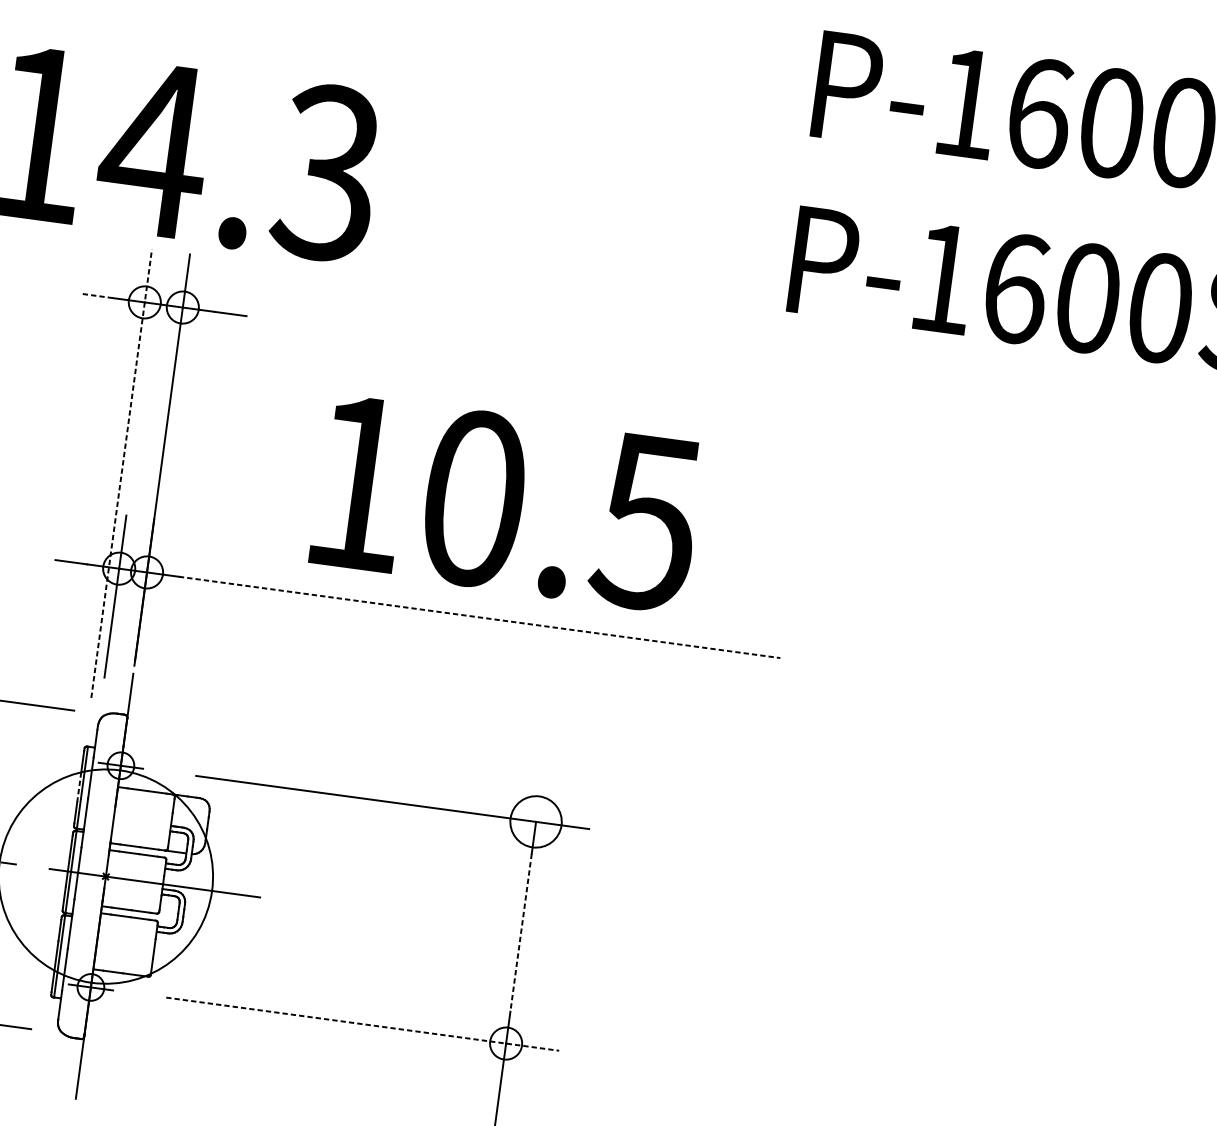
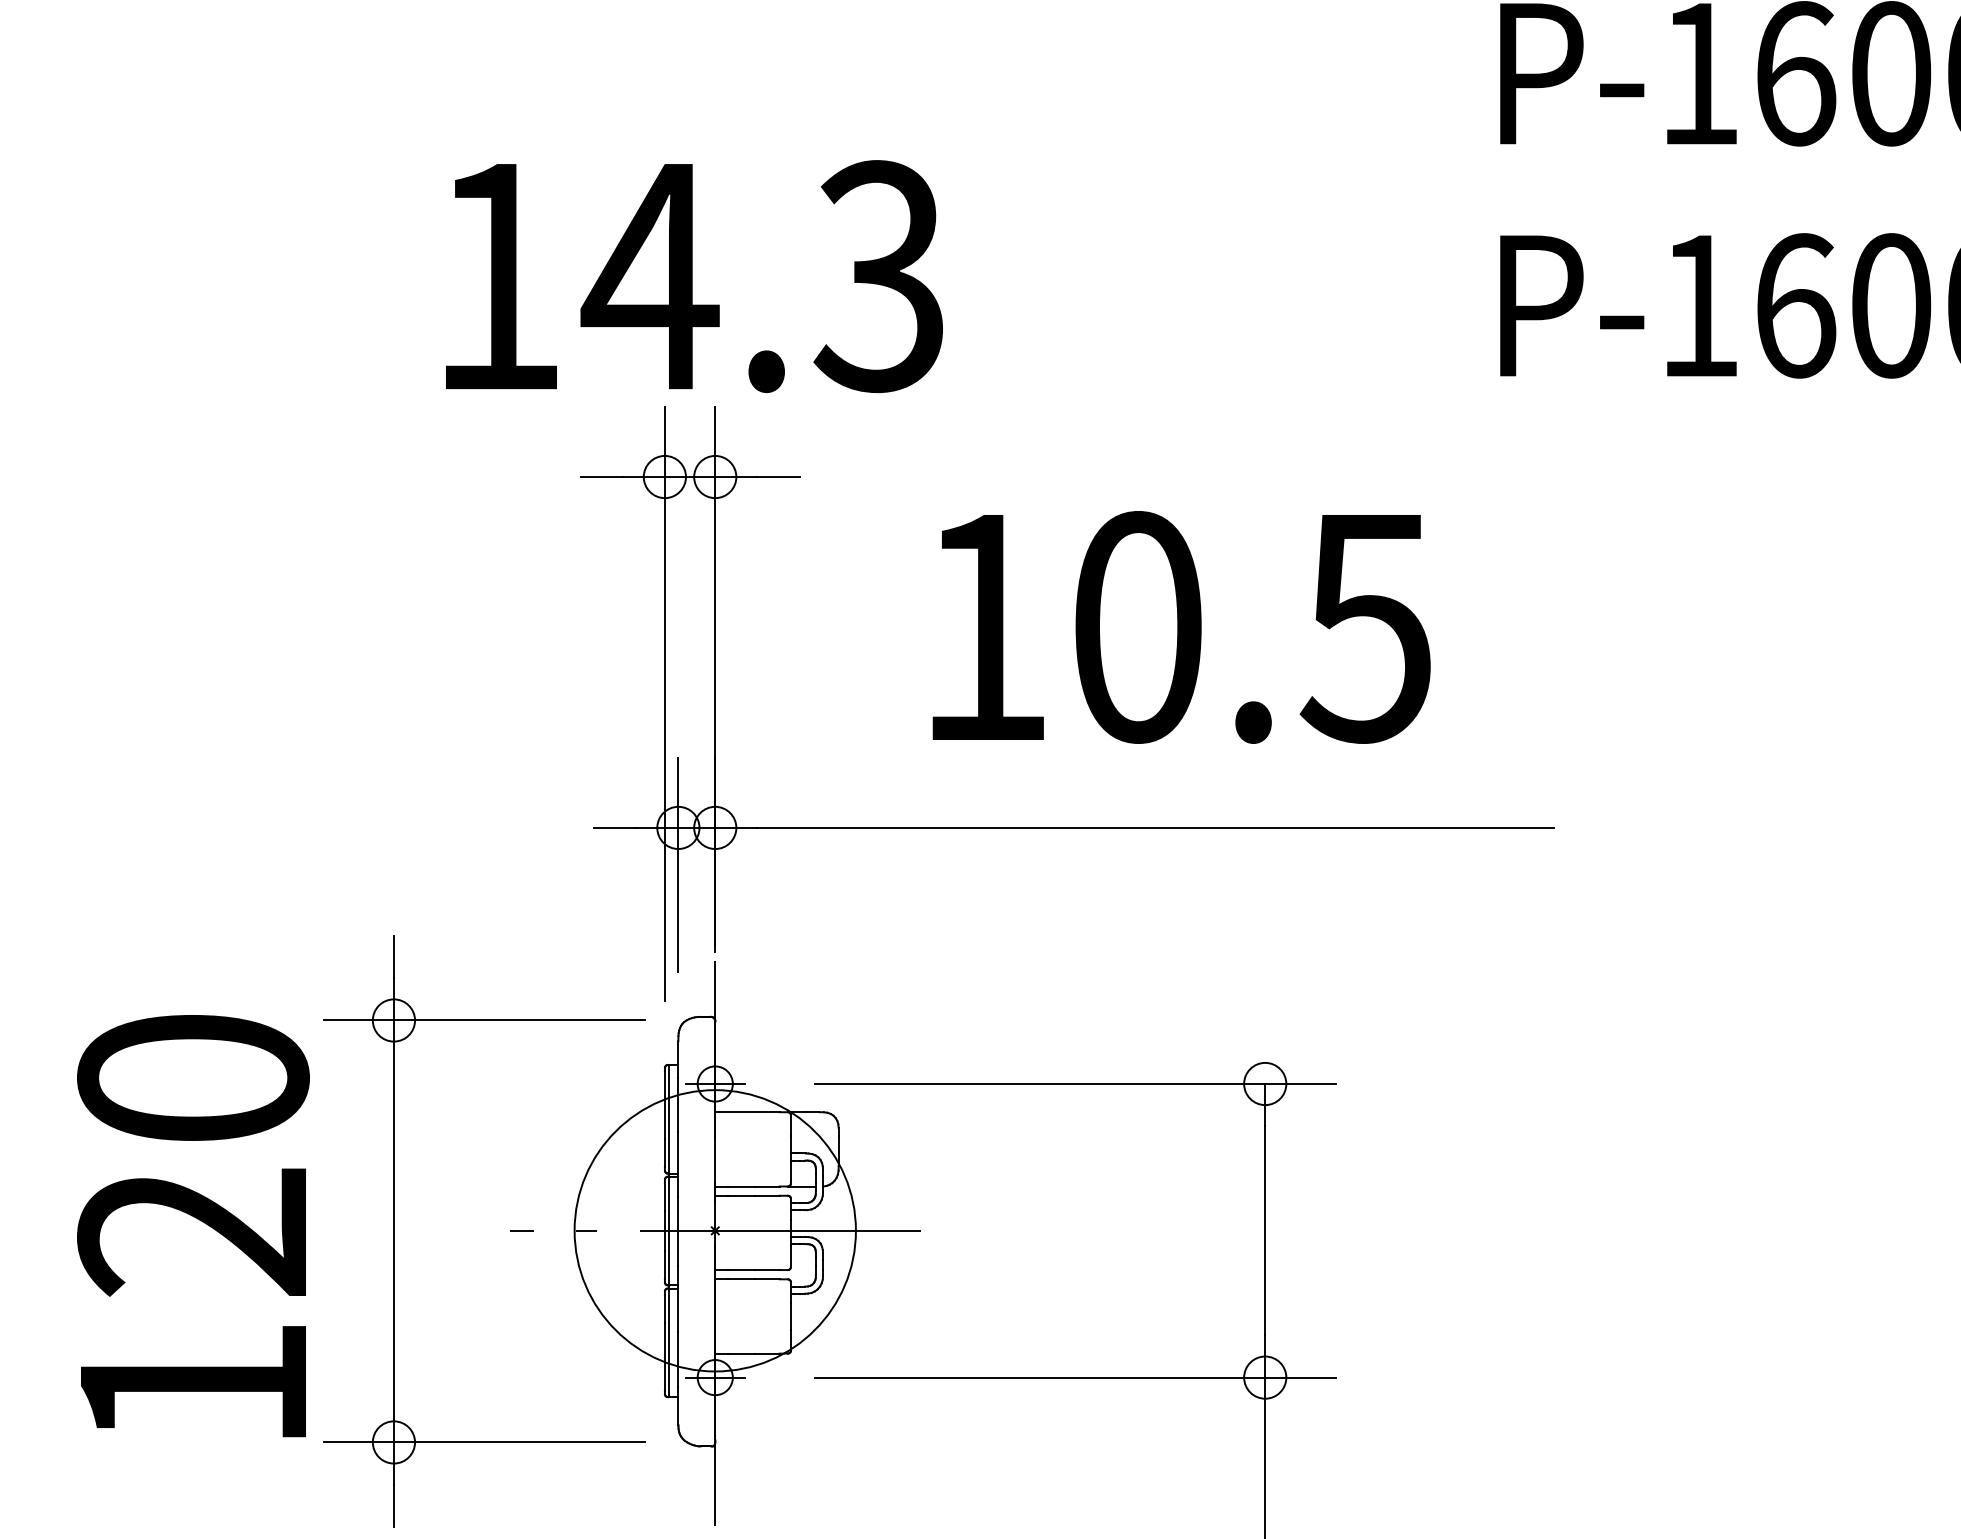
line: (96, 296) -> (601, 477), dashed -> solid
line: (121, 473) -> (664, 703), dashed -> solid
text: (507, 503) -> (1181, 627), moved
line: (480, 617) -> (1156, 827), dashed -> solid
line: (78, 787) -> (664, 1119), dashed -> solid
circle: (536, 821) -> (1265, 1083), size x0.62
line: (521, 932) -> (1265, 1230), dashed -> solid
line: (362, 1024) -> (1075, 1377), dashed -> solid

